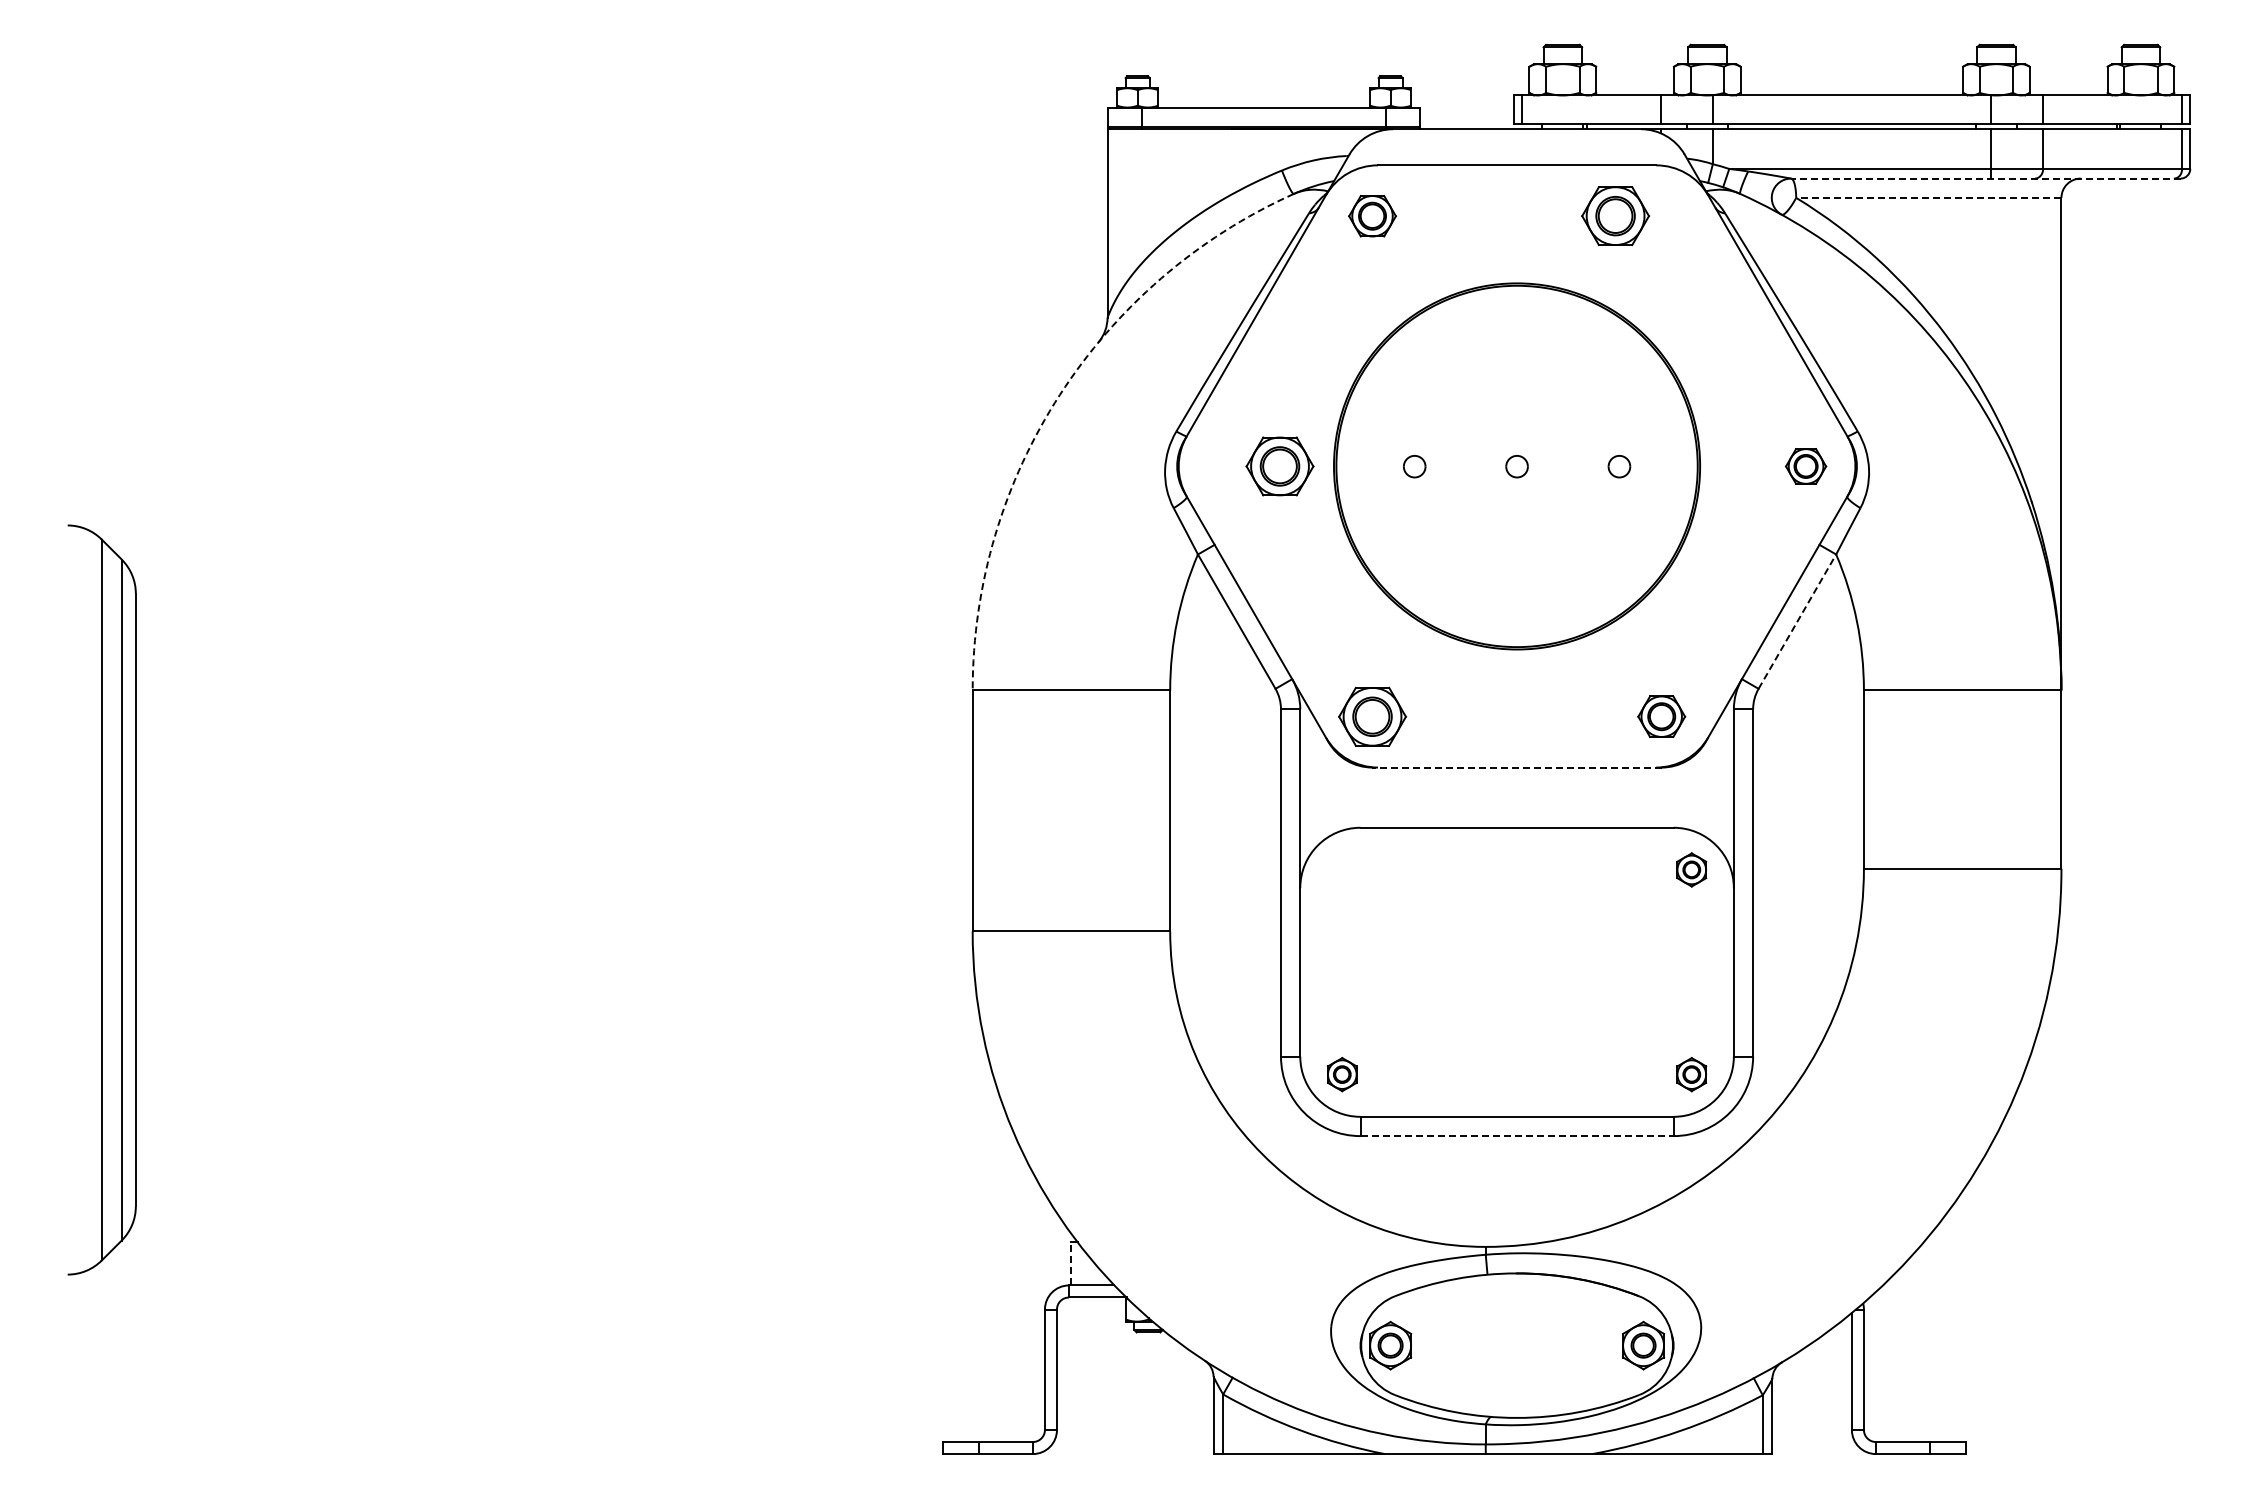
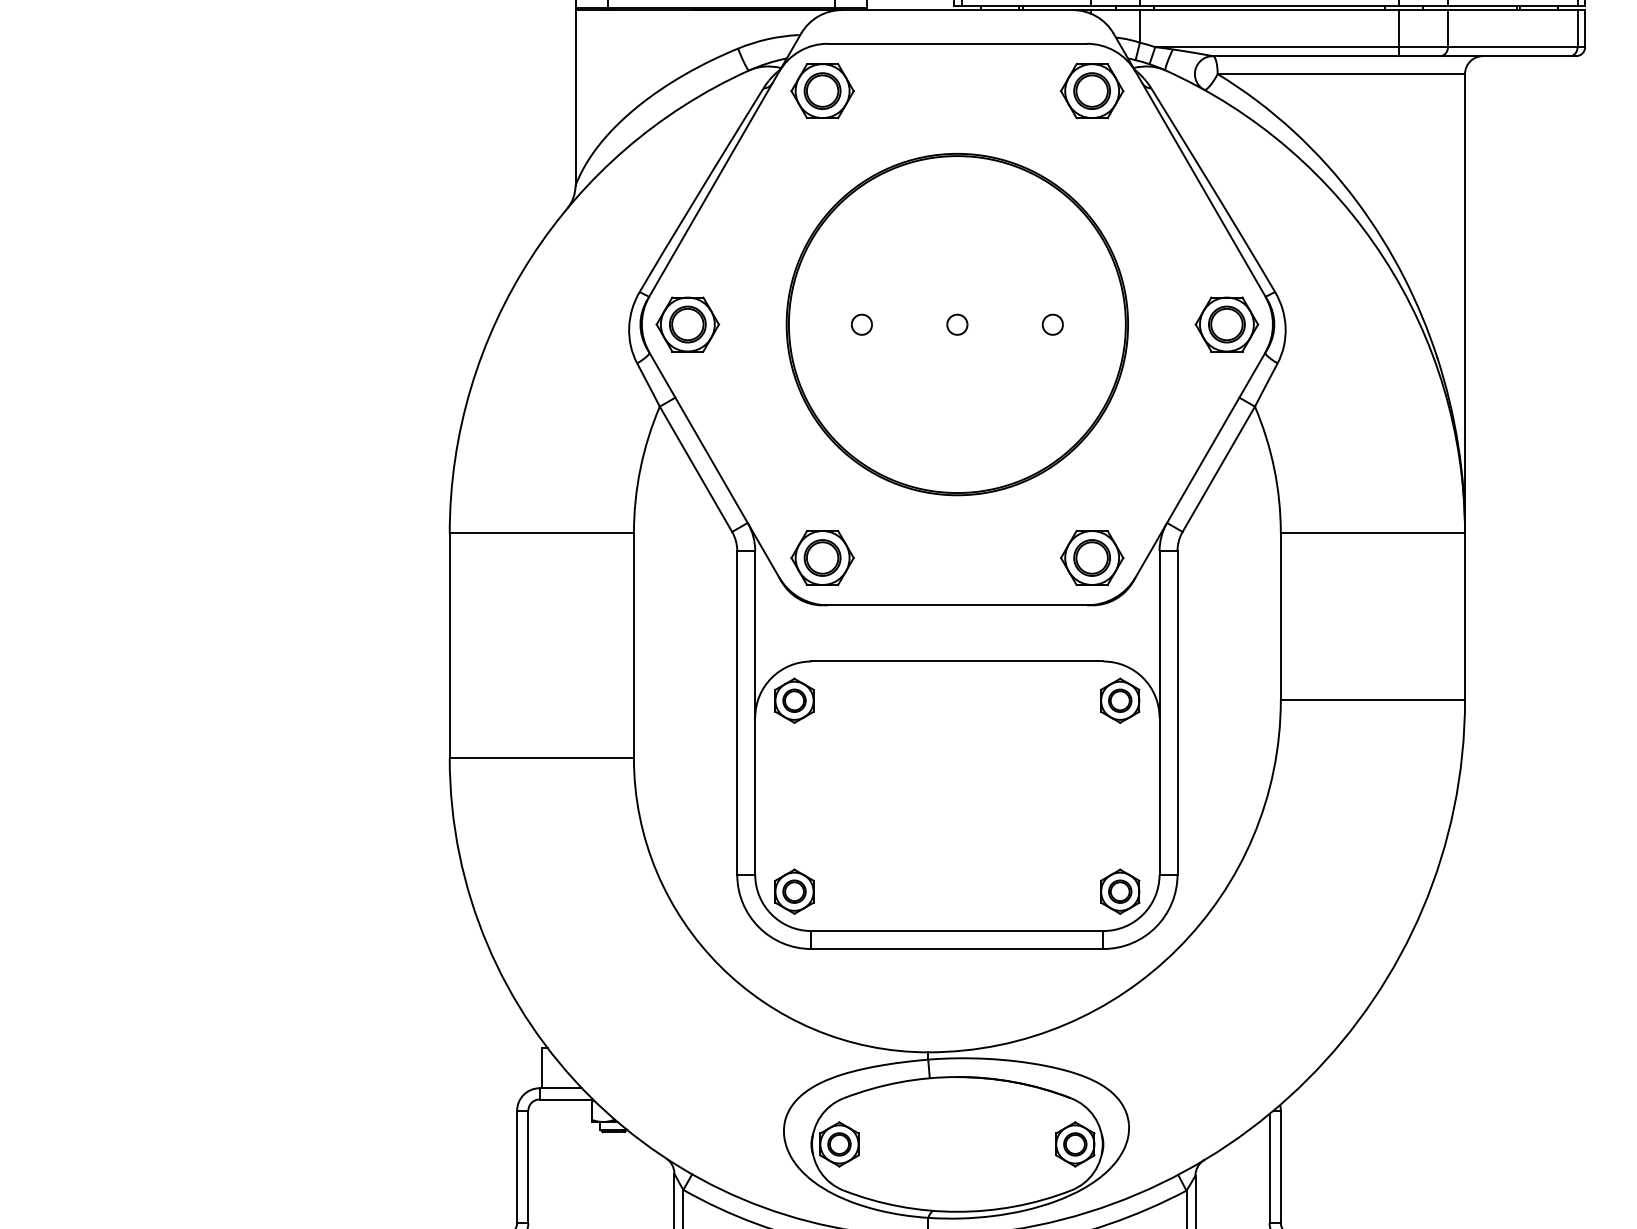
line: (1985, 178) -> (1394, 56), dashed -> solid
line: (1928, 197) -> (1341, 73), dashed -> solid
part: (1372, 216) -> (822, 91), size x1.43
part: (1615, 216) -> (1092, 91), moved
arc: (1059, 394) -> (530, 257), dashed -> solid
part: (1279, 466) -> (687, 324), moved
part: (1805, 466) -> (1226, 324), size x1.67
line: (1797, 621) -> (1218, 469), dashed -> solid
part: (1661, 716) -> (1092, 557), size x1.43
line: (1517, 767) -> (957, 605), dashed -> solid
part: (1342, 869) -> (794, 700), added
part: (1691, 869) -> (1120, 700), size x1.43
part: (1341, 1074) -> (793, 891), size x1.43
part: (1691, 1074) -> (1120, 891), size x1.43
line: (1517, 1136) -> (957, 949), dashed -> solid
line: (1071, 1263) -> (541, 1067), dashed -> solid

